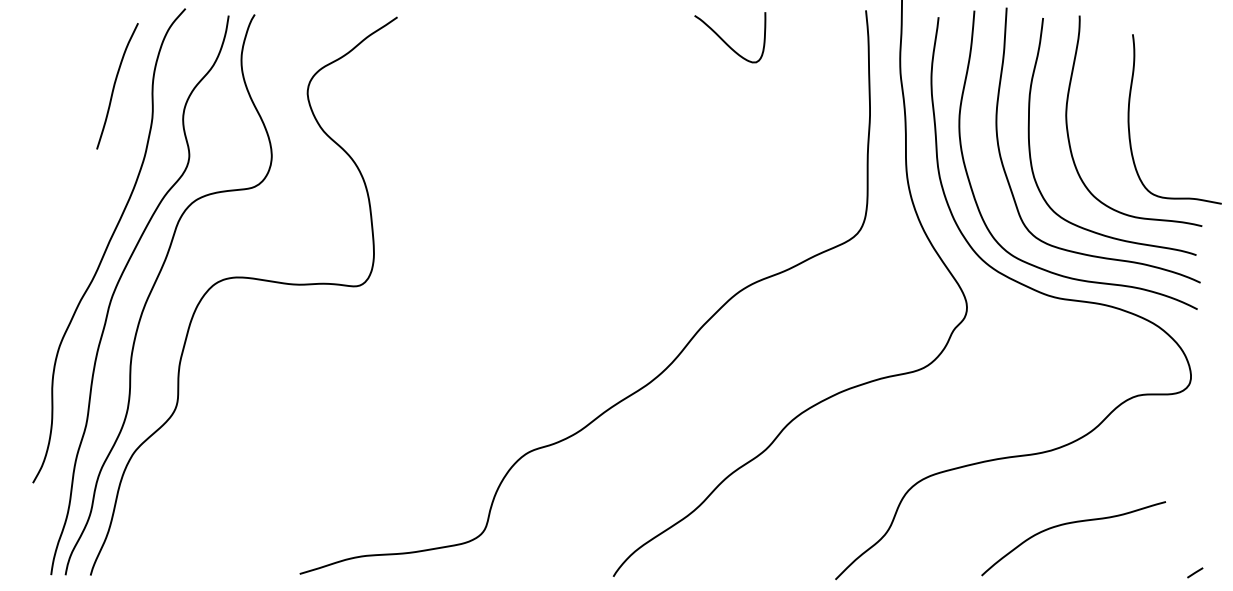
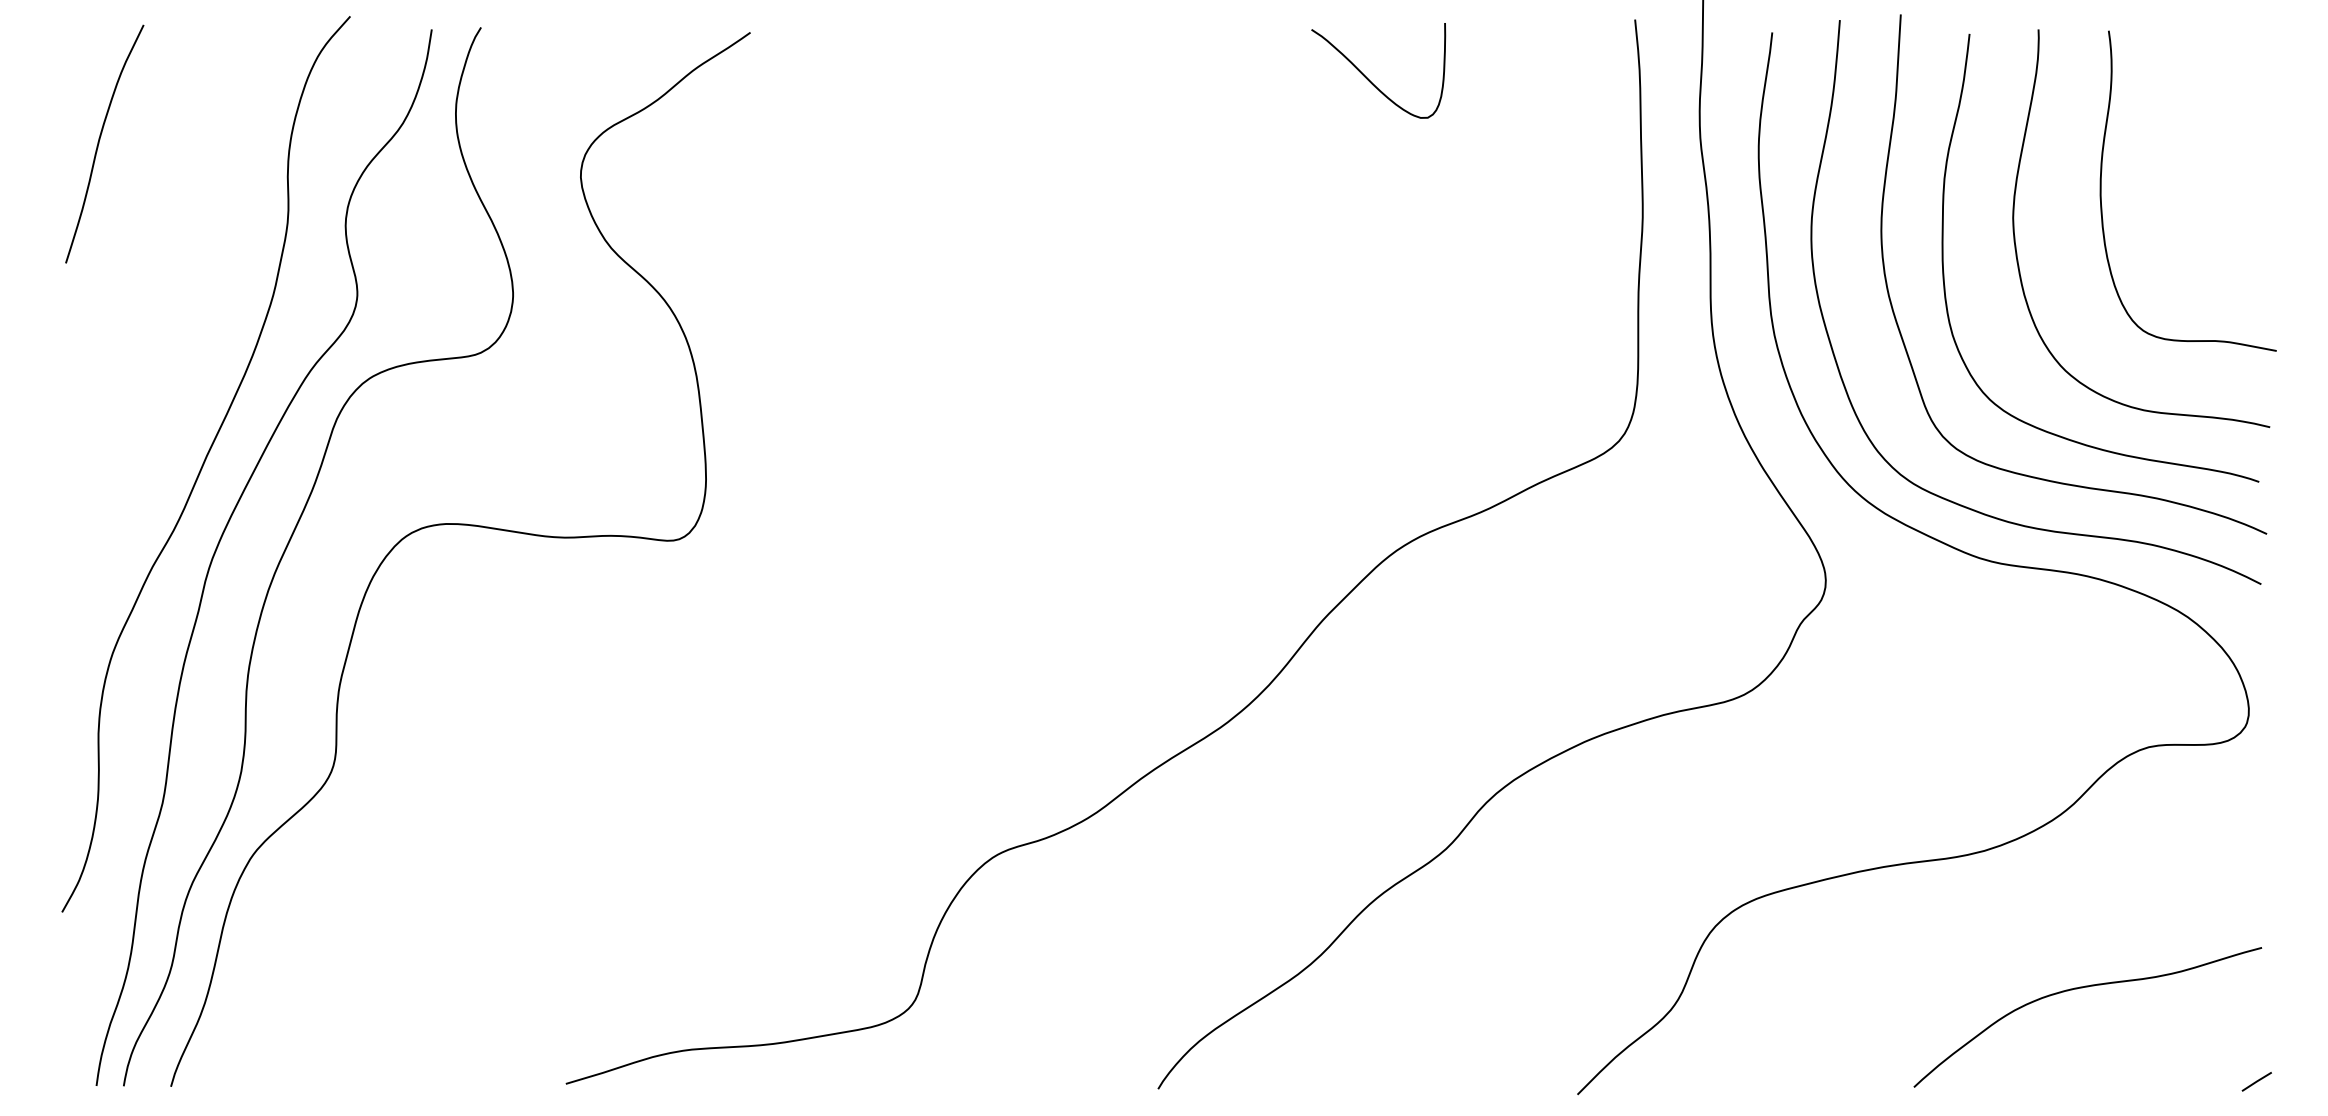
curve: (115, 85) -> (100, 142), moved
curve: (1129, 119) -> (2102, 191), moved
curve: (1068, 524) -> (2077, 990), moved

